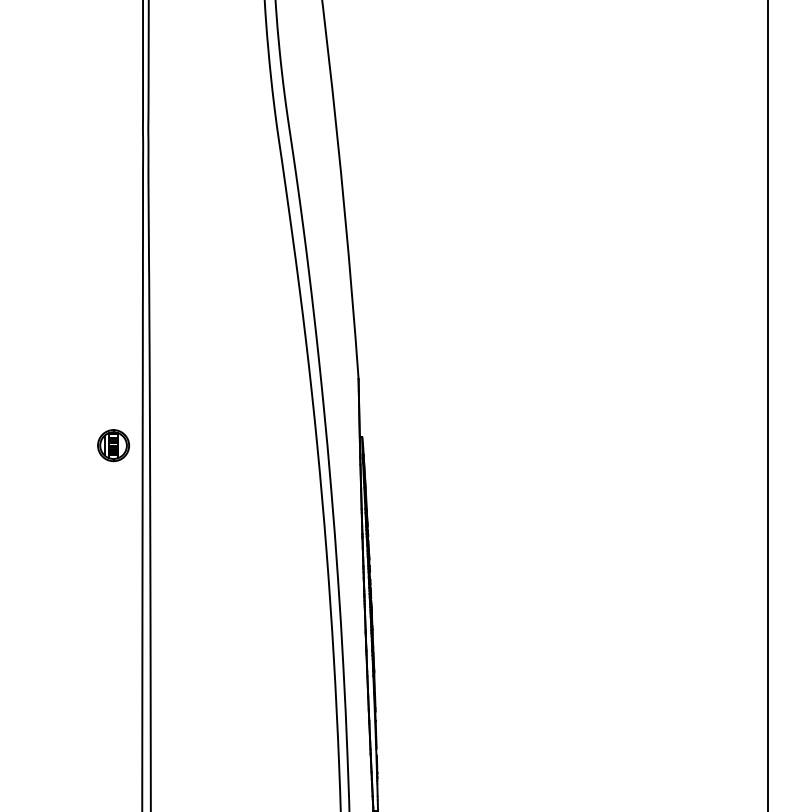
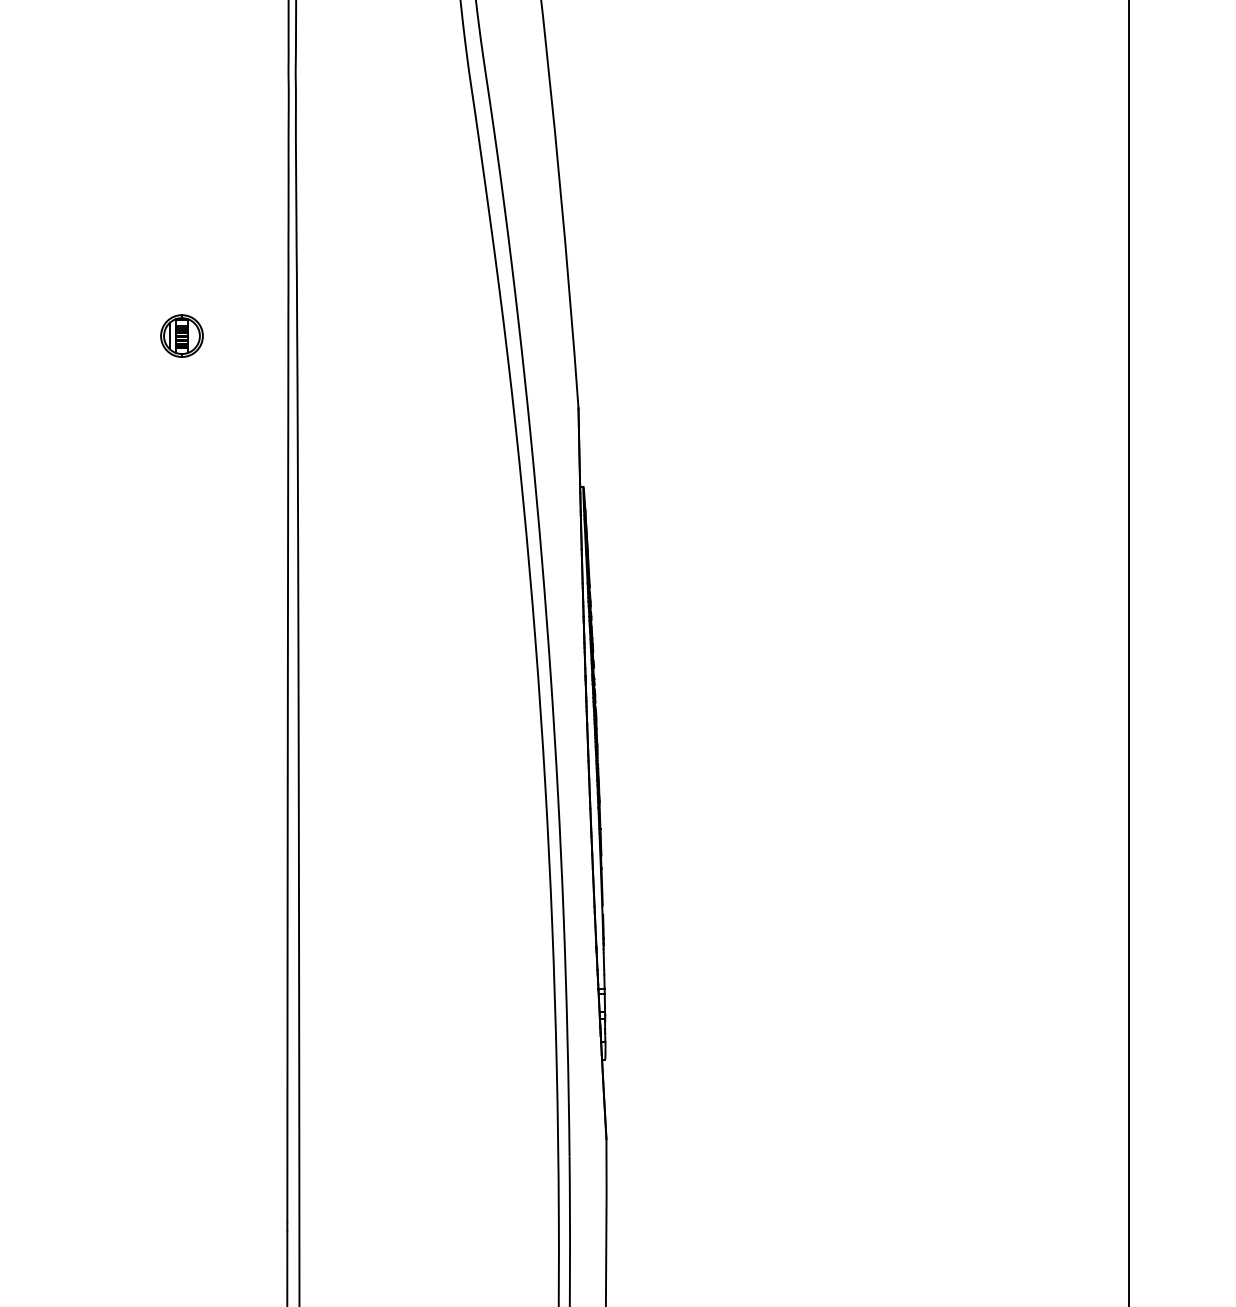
part: (113, 445) -> (181, 335), moved

